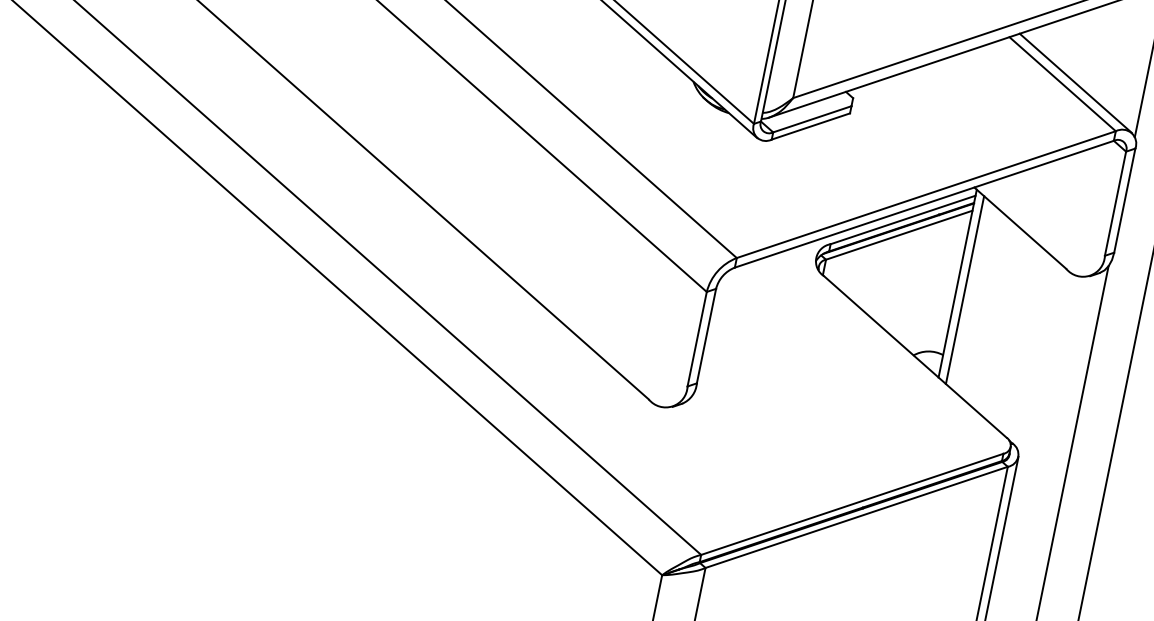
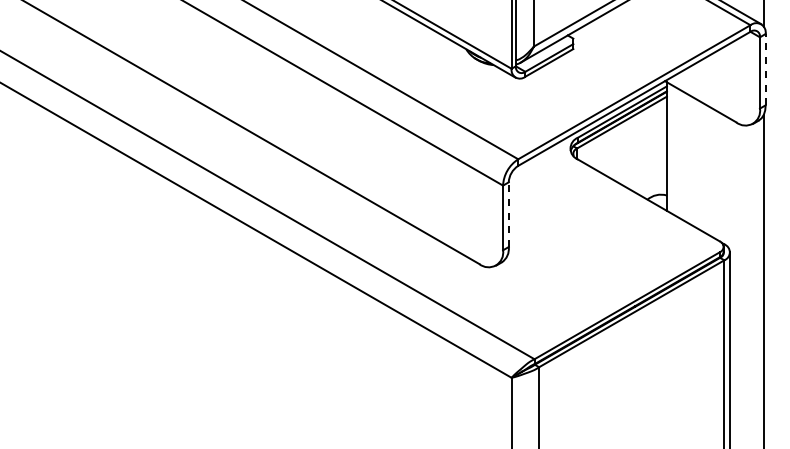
line: (1124, 200) -> (765, 69), solid -> dashed
line: (965, 289) -> (672, 149), removed
line: (706, 335) -> (508, 214), solid -> dashed

